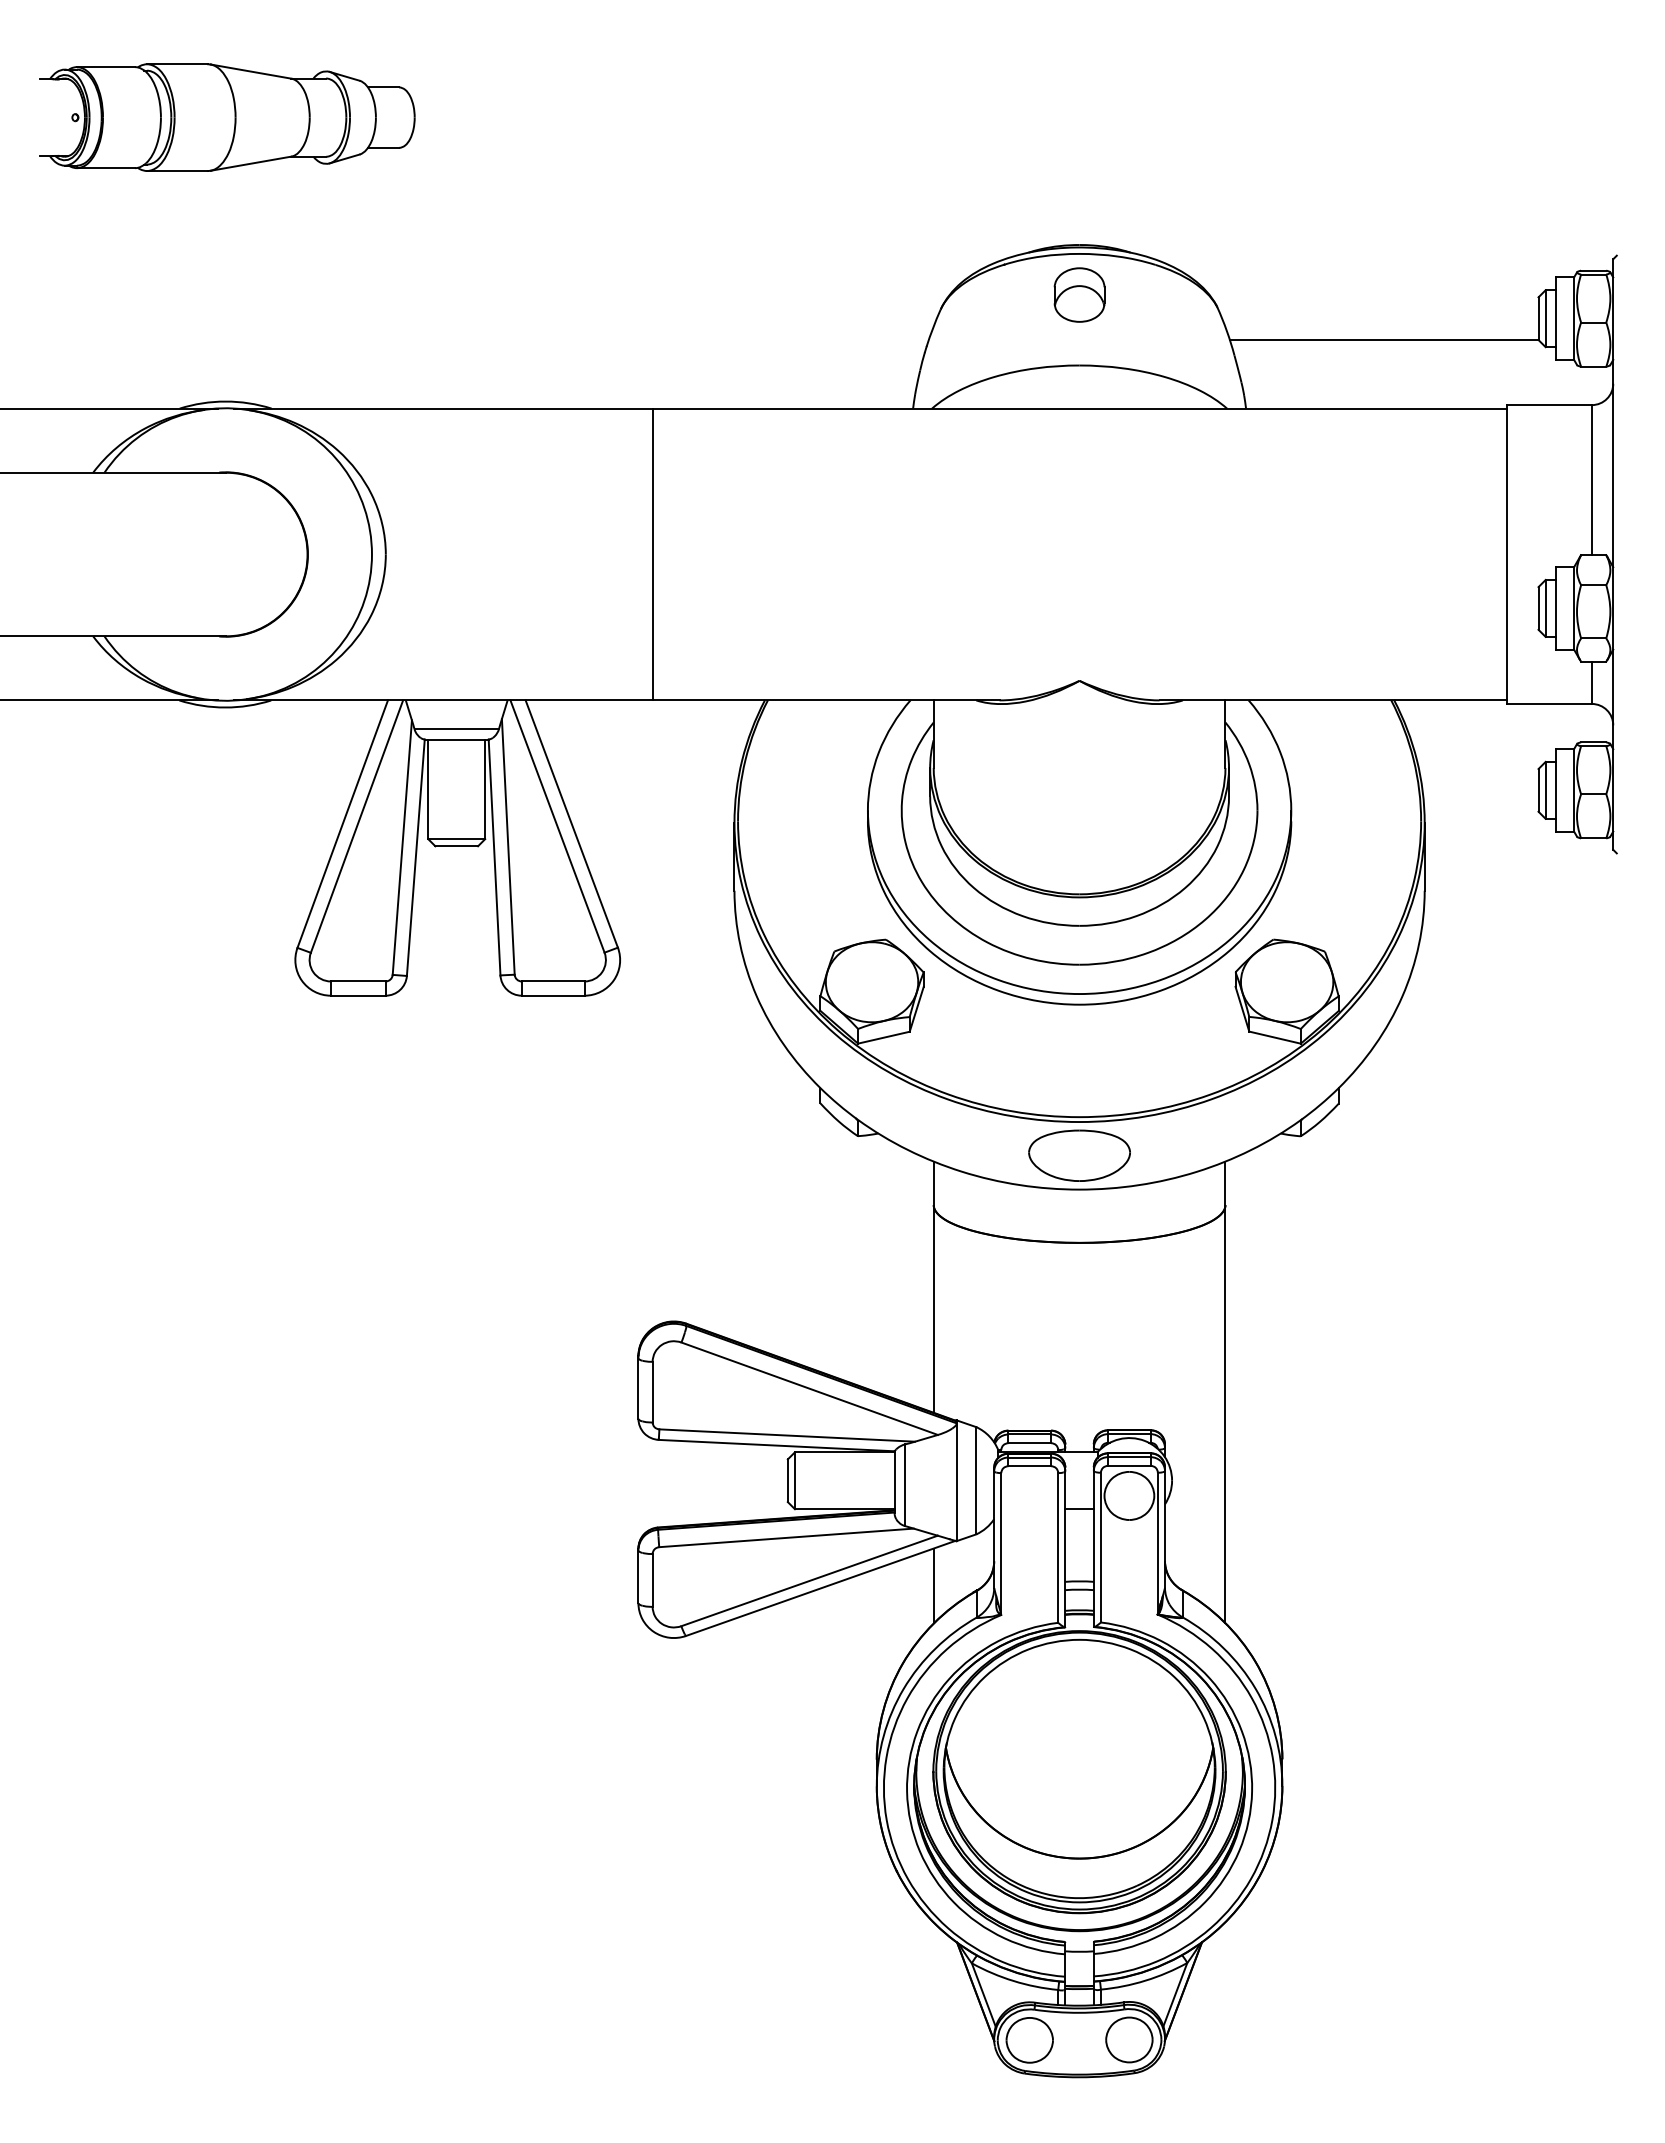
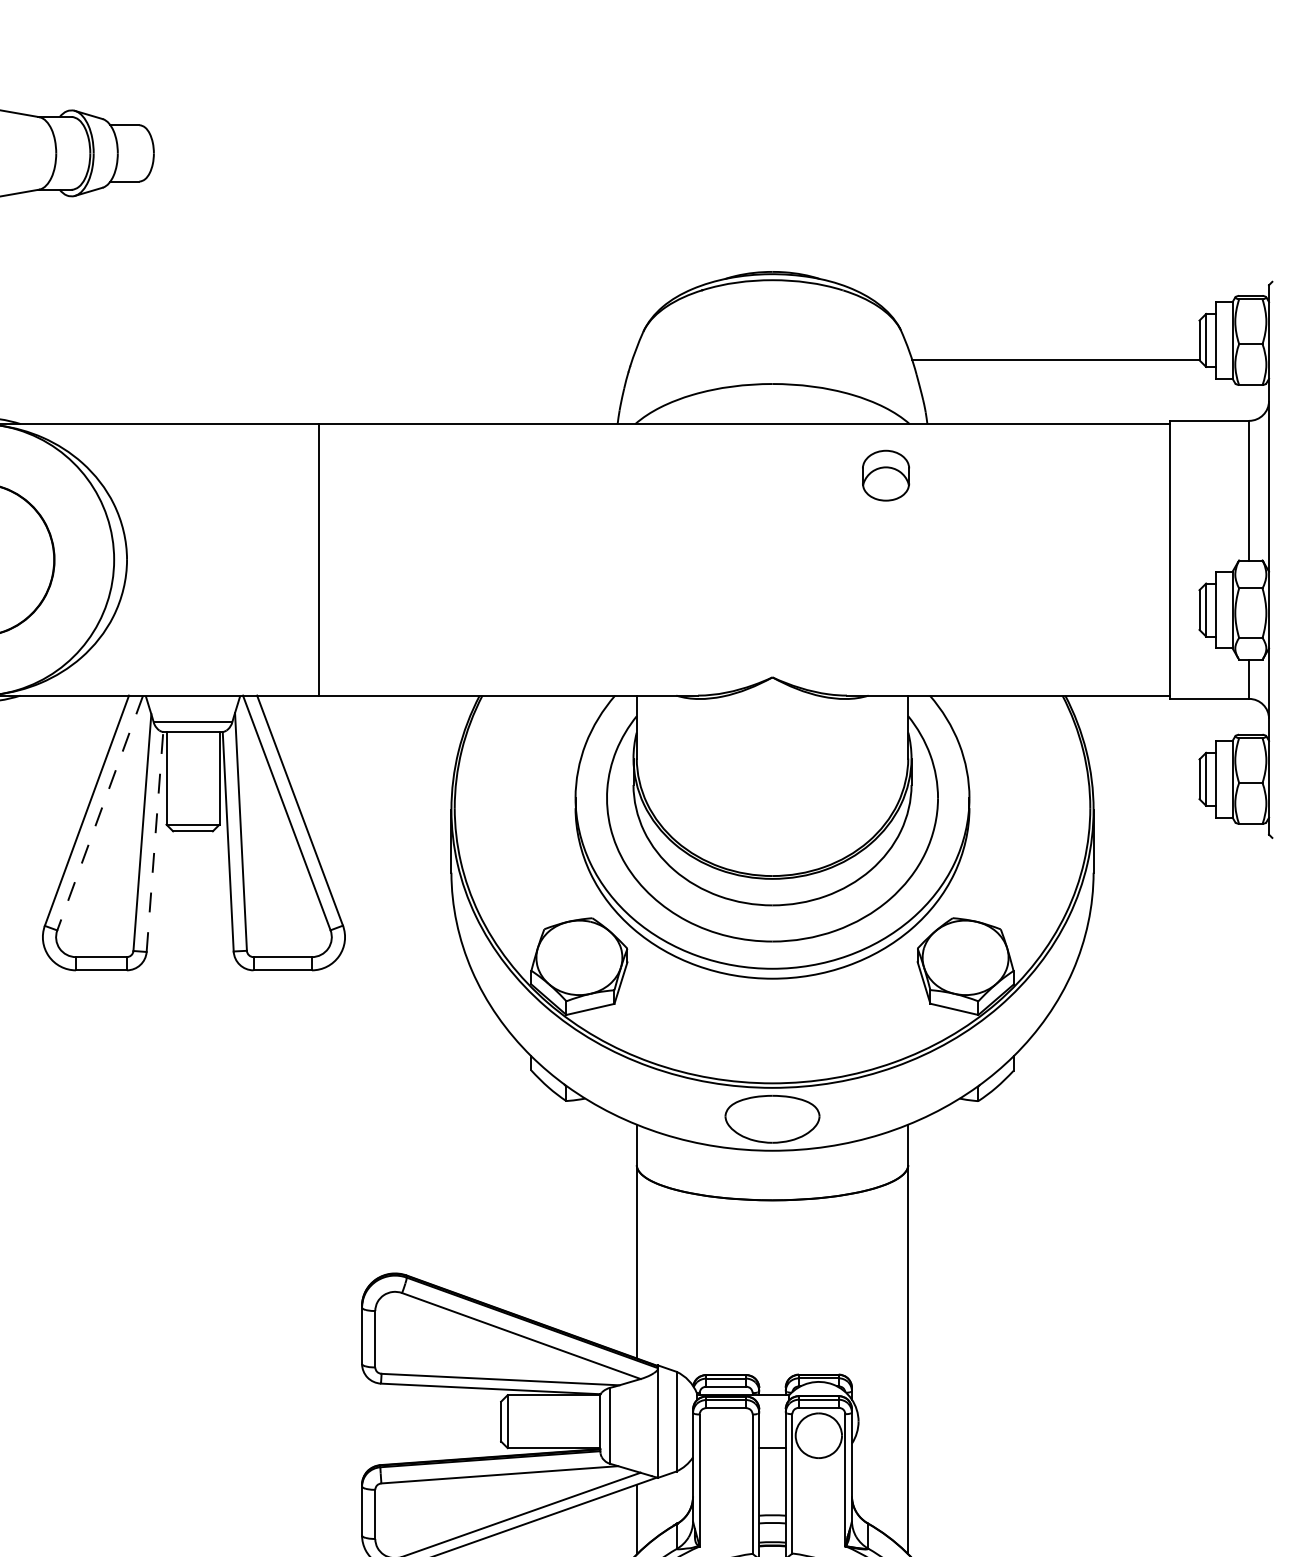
part: (1079, 294) -> (885, 475), moved
line: (652, 554) -> (319, 559), moved
line: (356, 827) -> (99, 813), solid -> dashed
line: (415, 857) -> (154, 841), solid -> dashed

